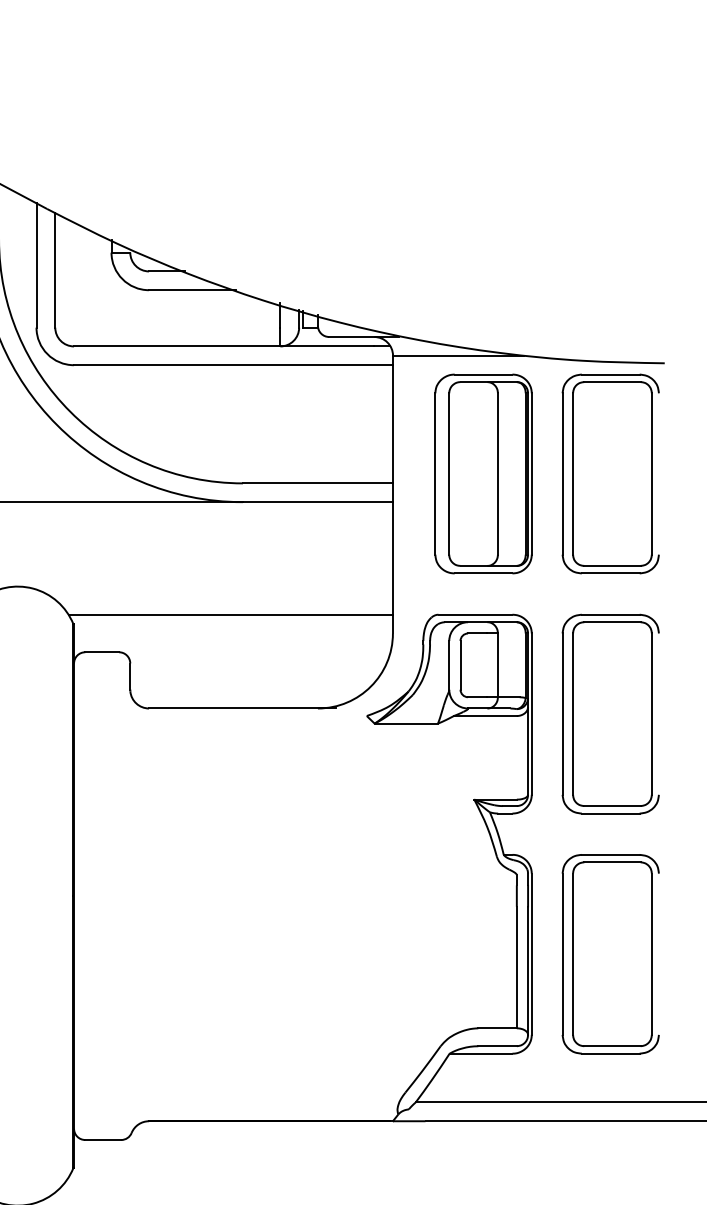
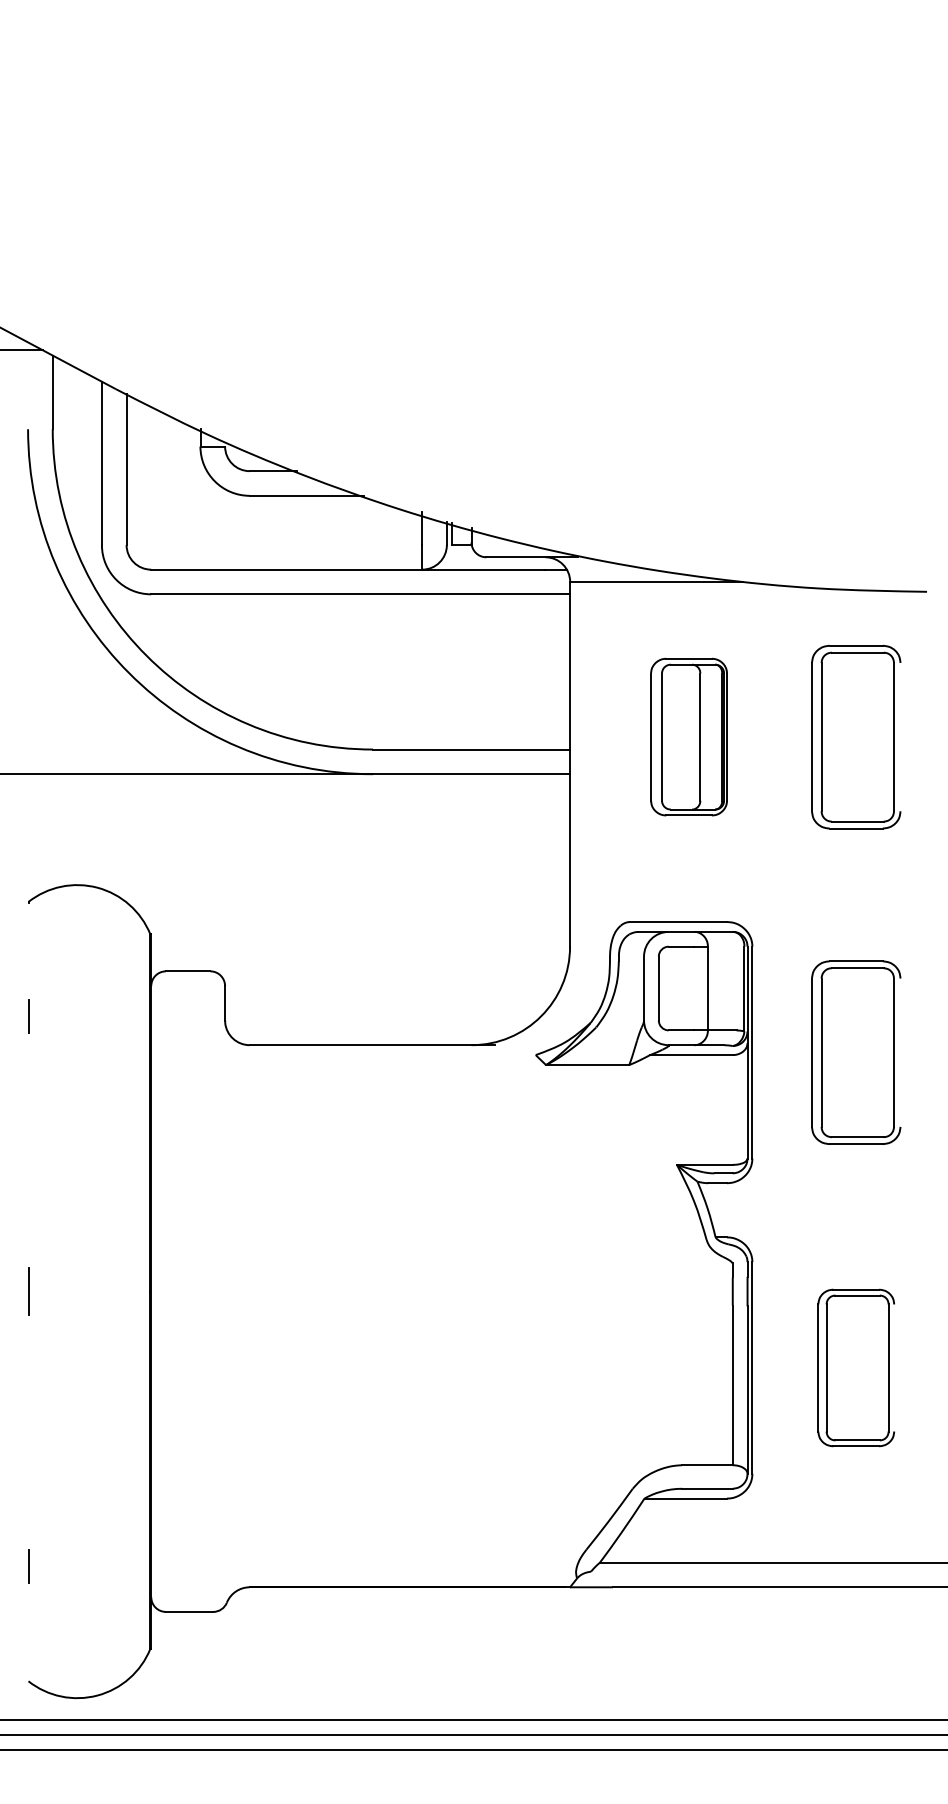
part: (483, 473) -> (688, 736), size x0.6
part: (611, 473) -> (856, 736), size x0.7
line: (231, 615) -> (357, 922), removed
part: (611, 714) -> (856, 1052), size x0.7
part: (611, 953) -> (856, 1367), size x0.6

